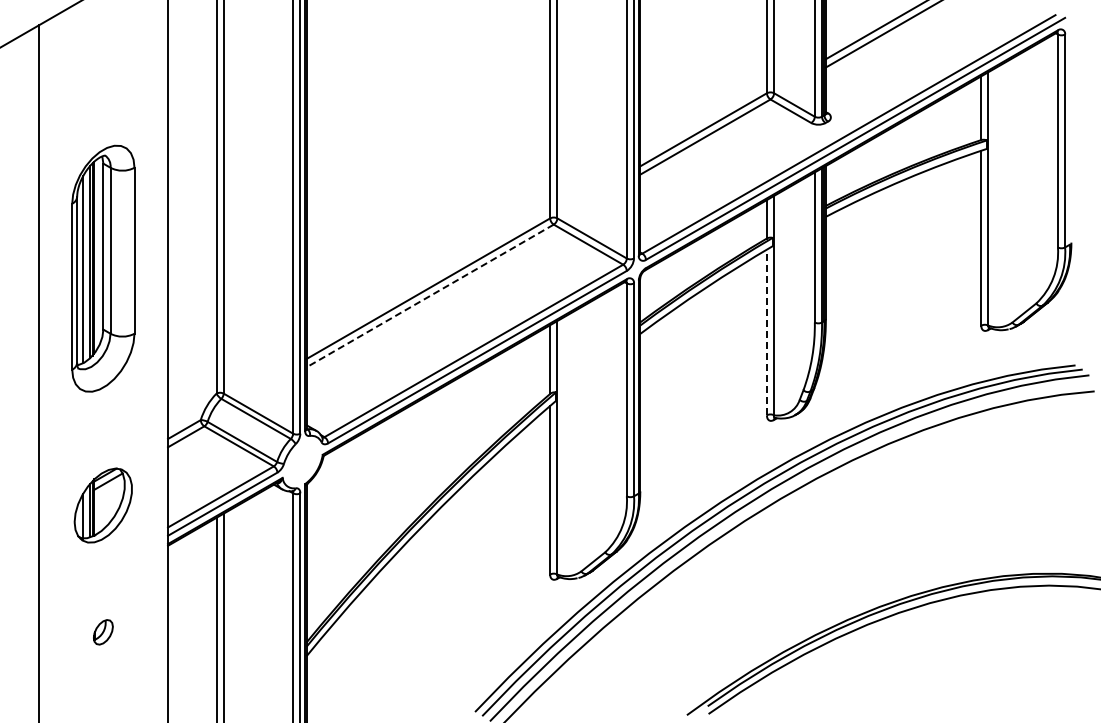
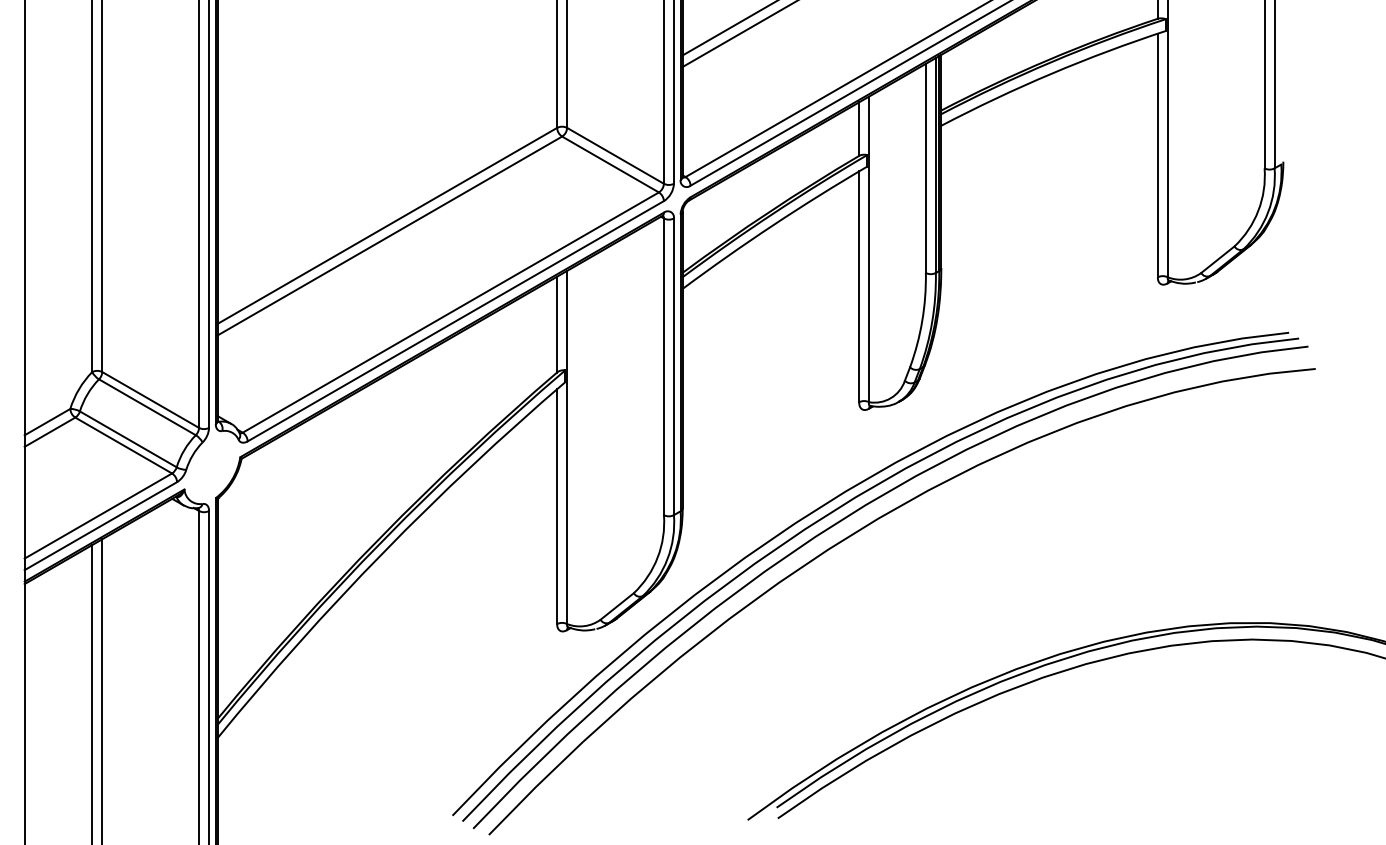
line: (430, 295) -> (390, 235), dashed -> solid
line: (766, 332) -> (858, 286), dashed -> solid

